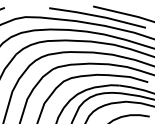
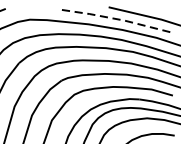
line: (97, 16) -> (113, 18), solid -> dashed

